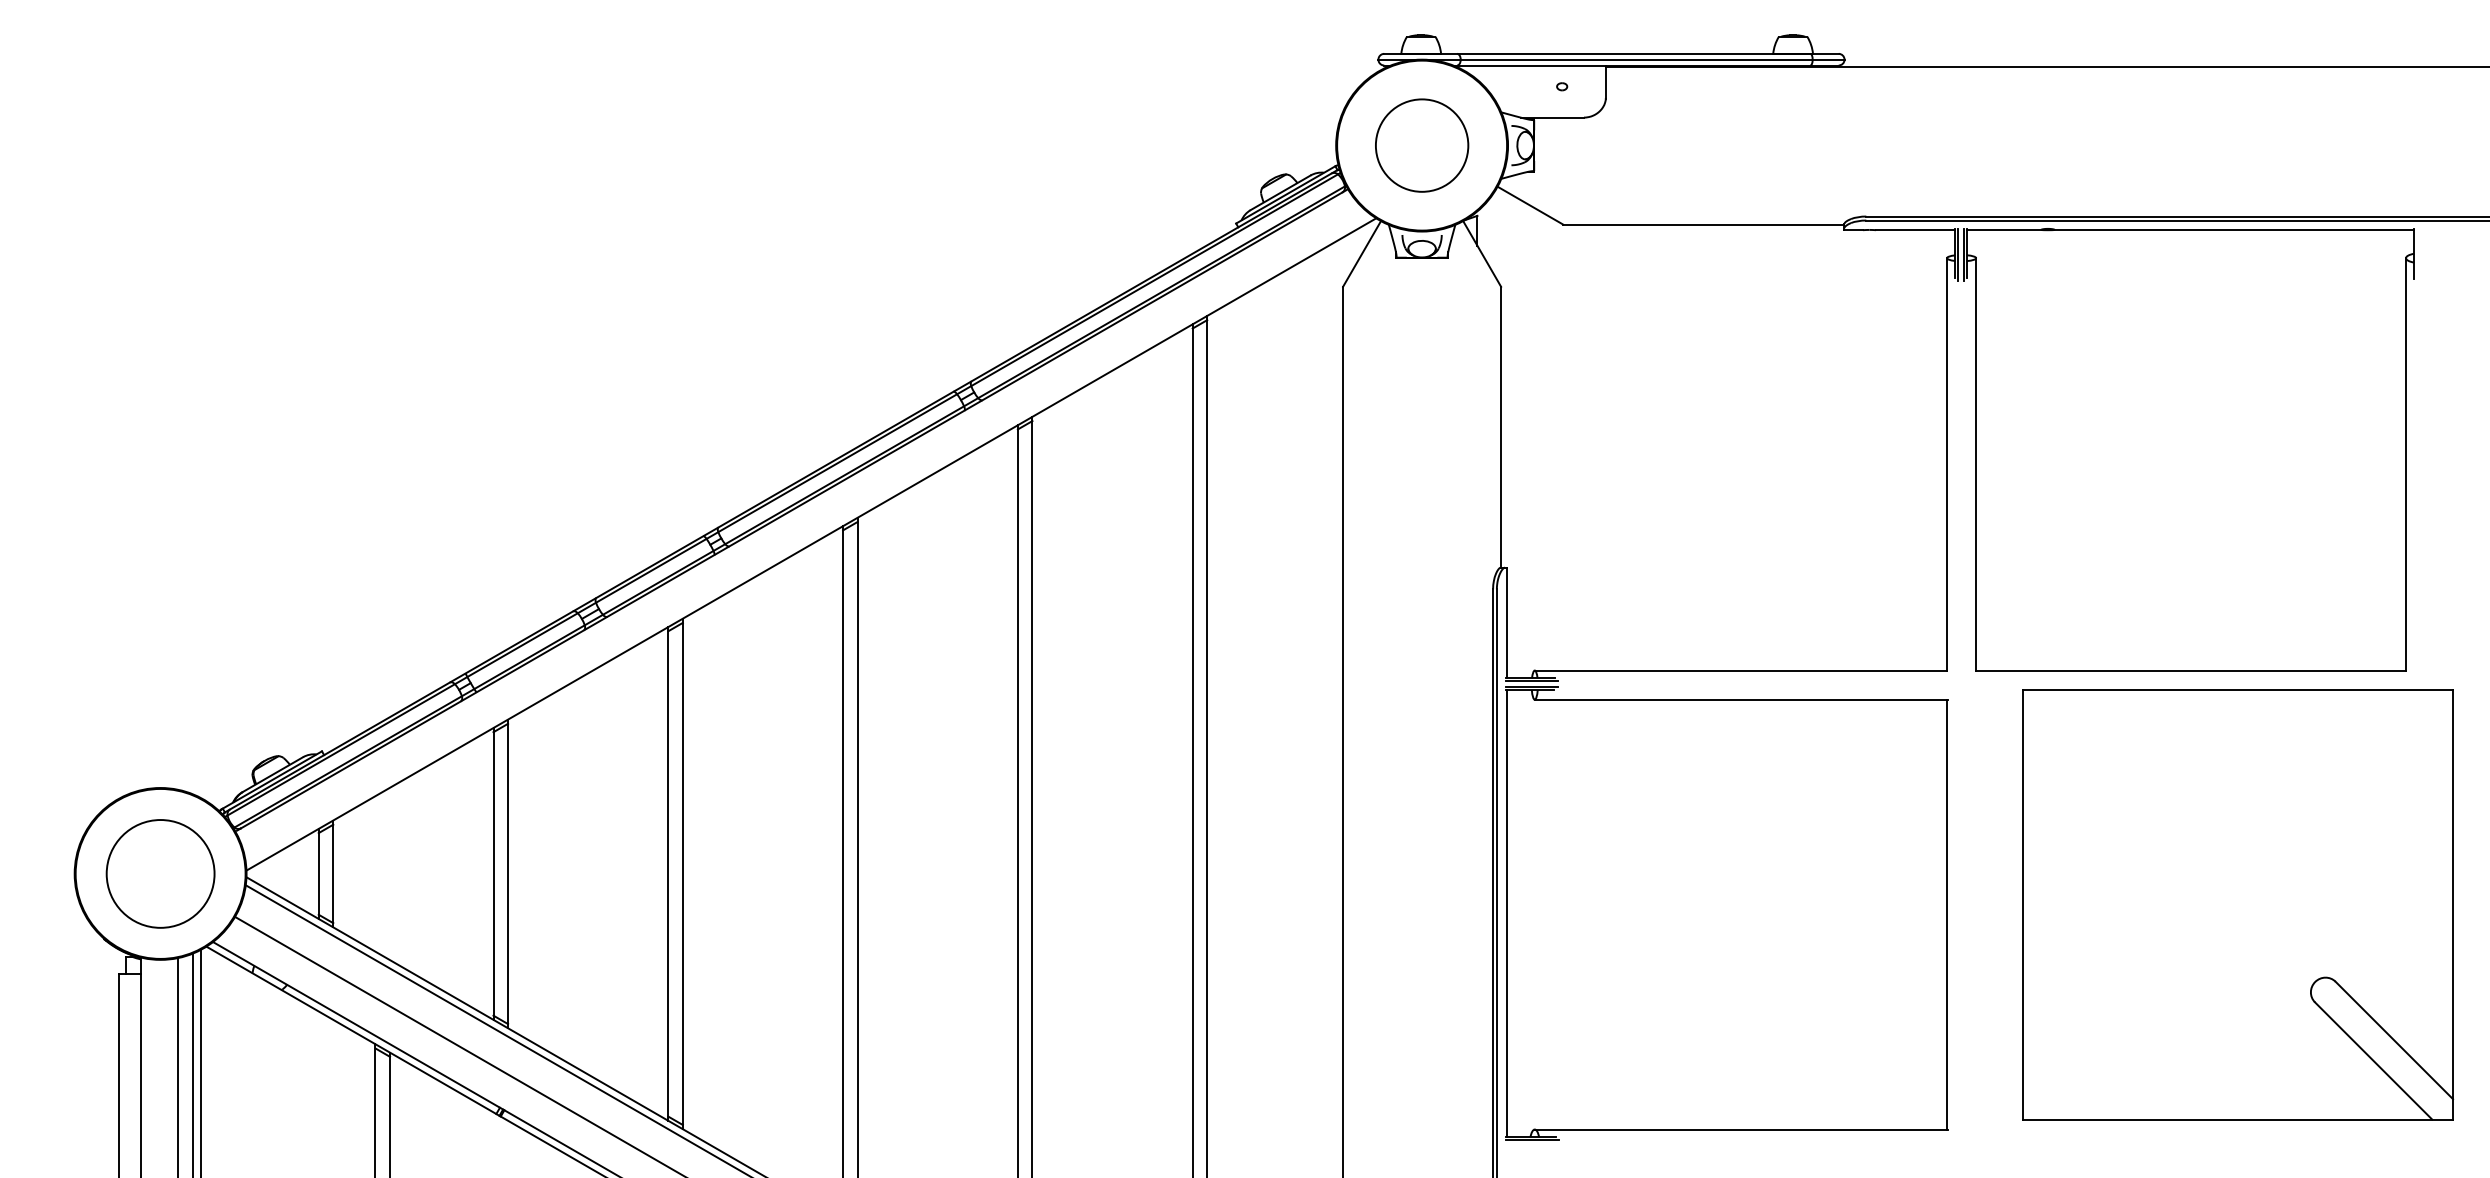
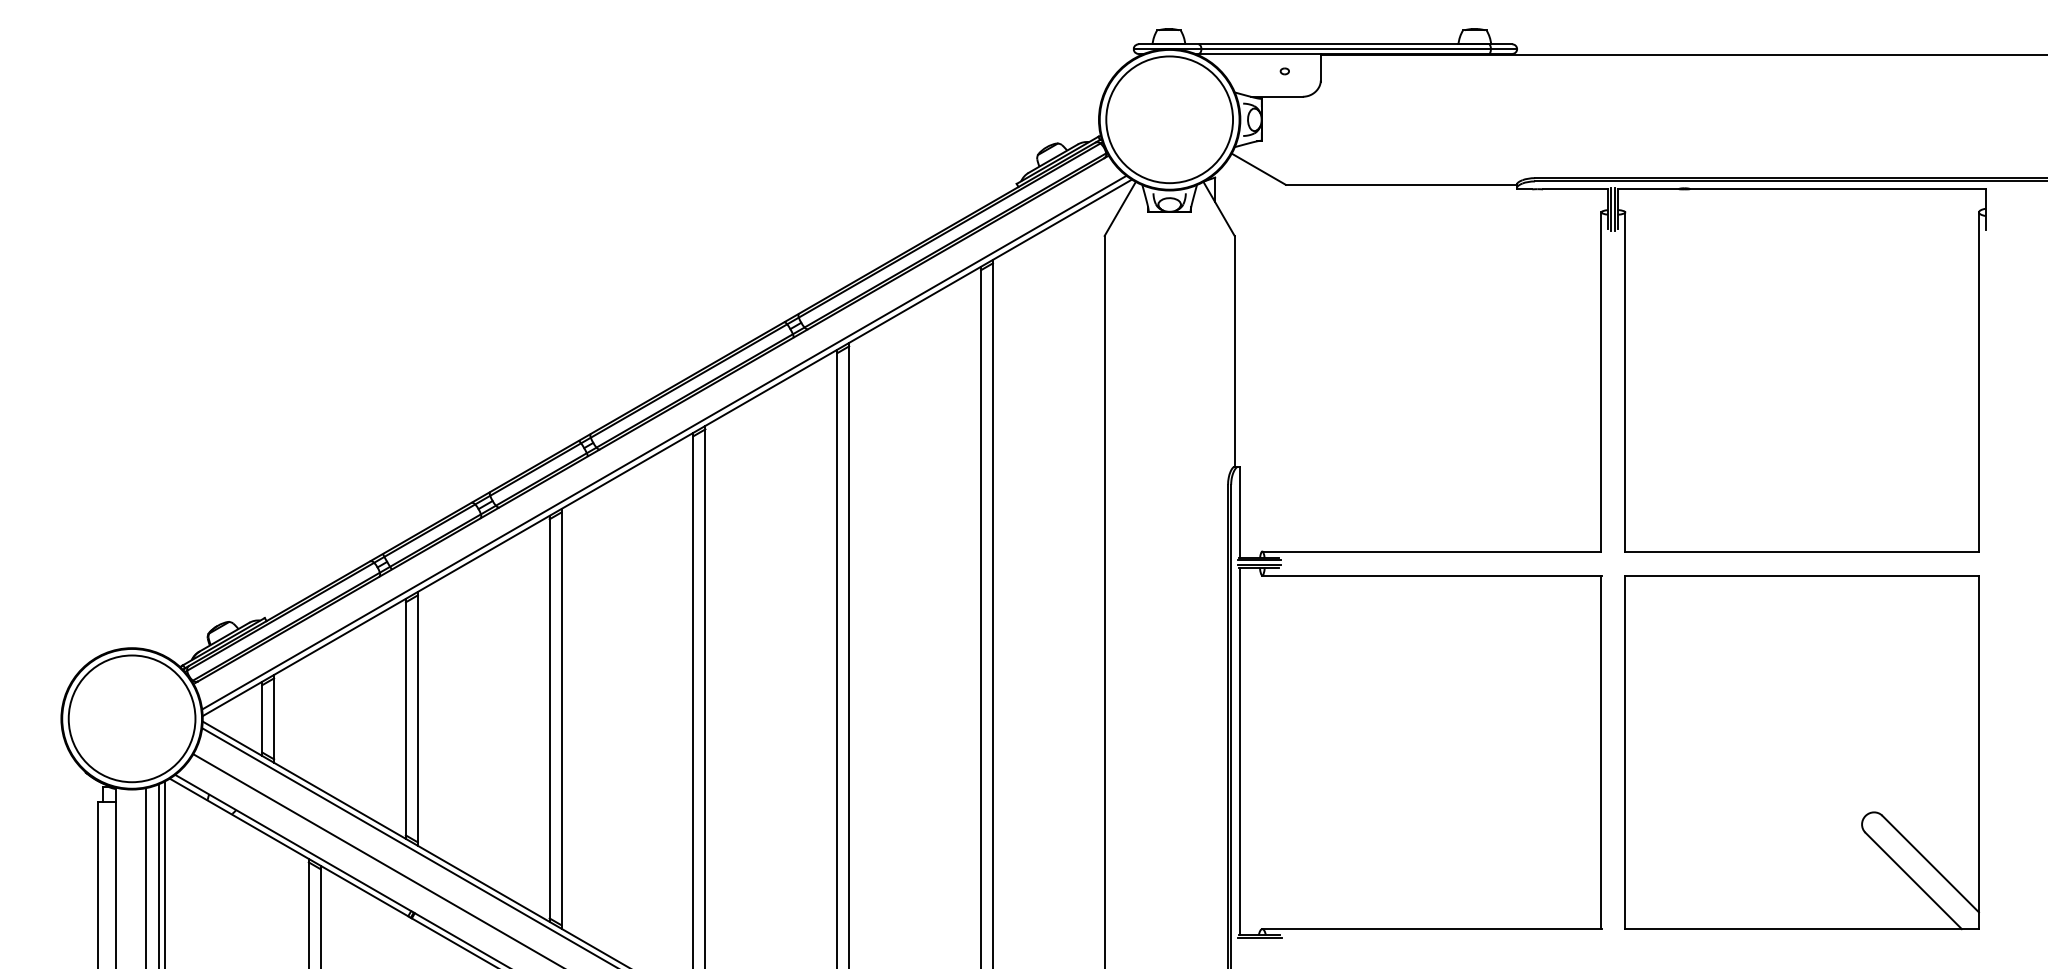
circle: (1422, 145) -> (1169, 119), size x1.67
line: (807, 537) -> (664, 442), added
circle: (160, 873) -> (131, 718), size x1.43
part: (2238, 904) -> (1802, 752), moved

